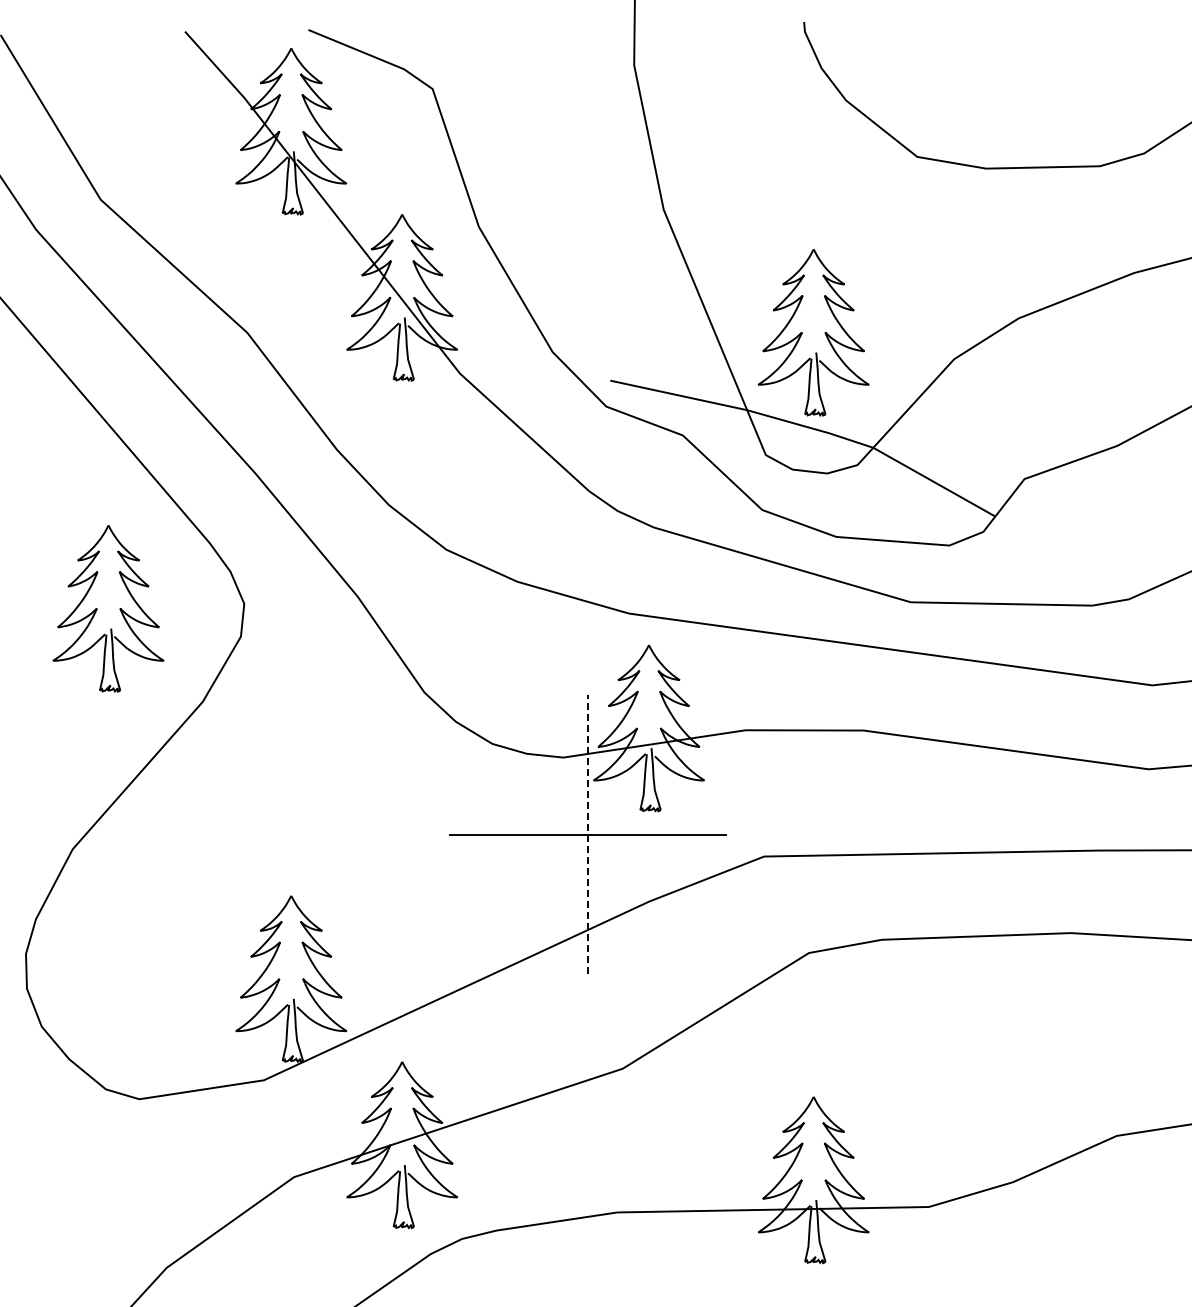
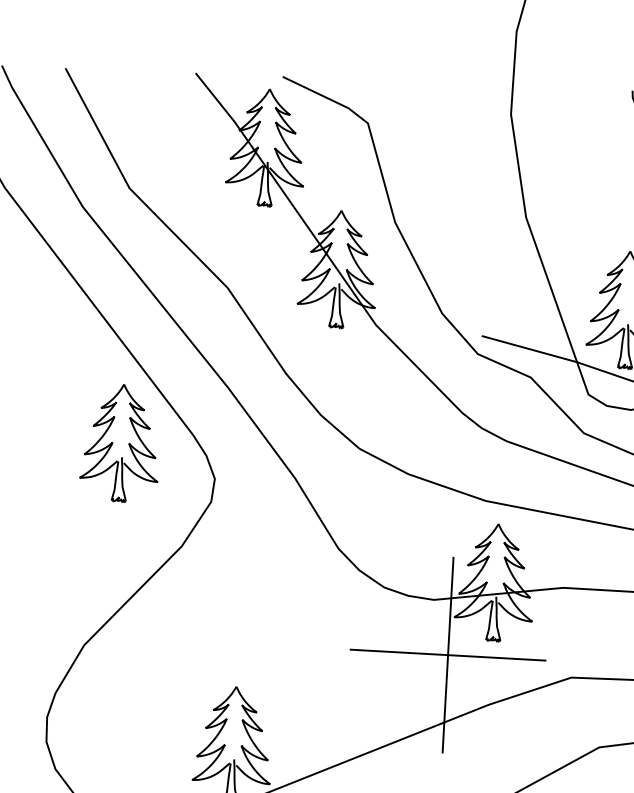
part: (97, 608) -> (113, 442), moved
line: (587, 834) -> (447, 655), dashed -> solid

